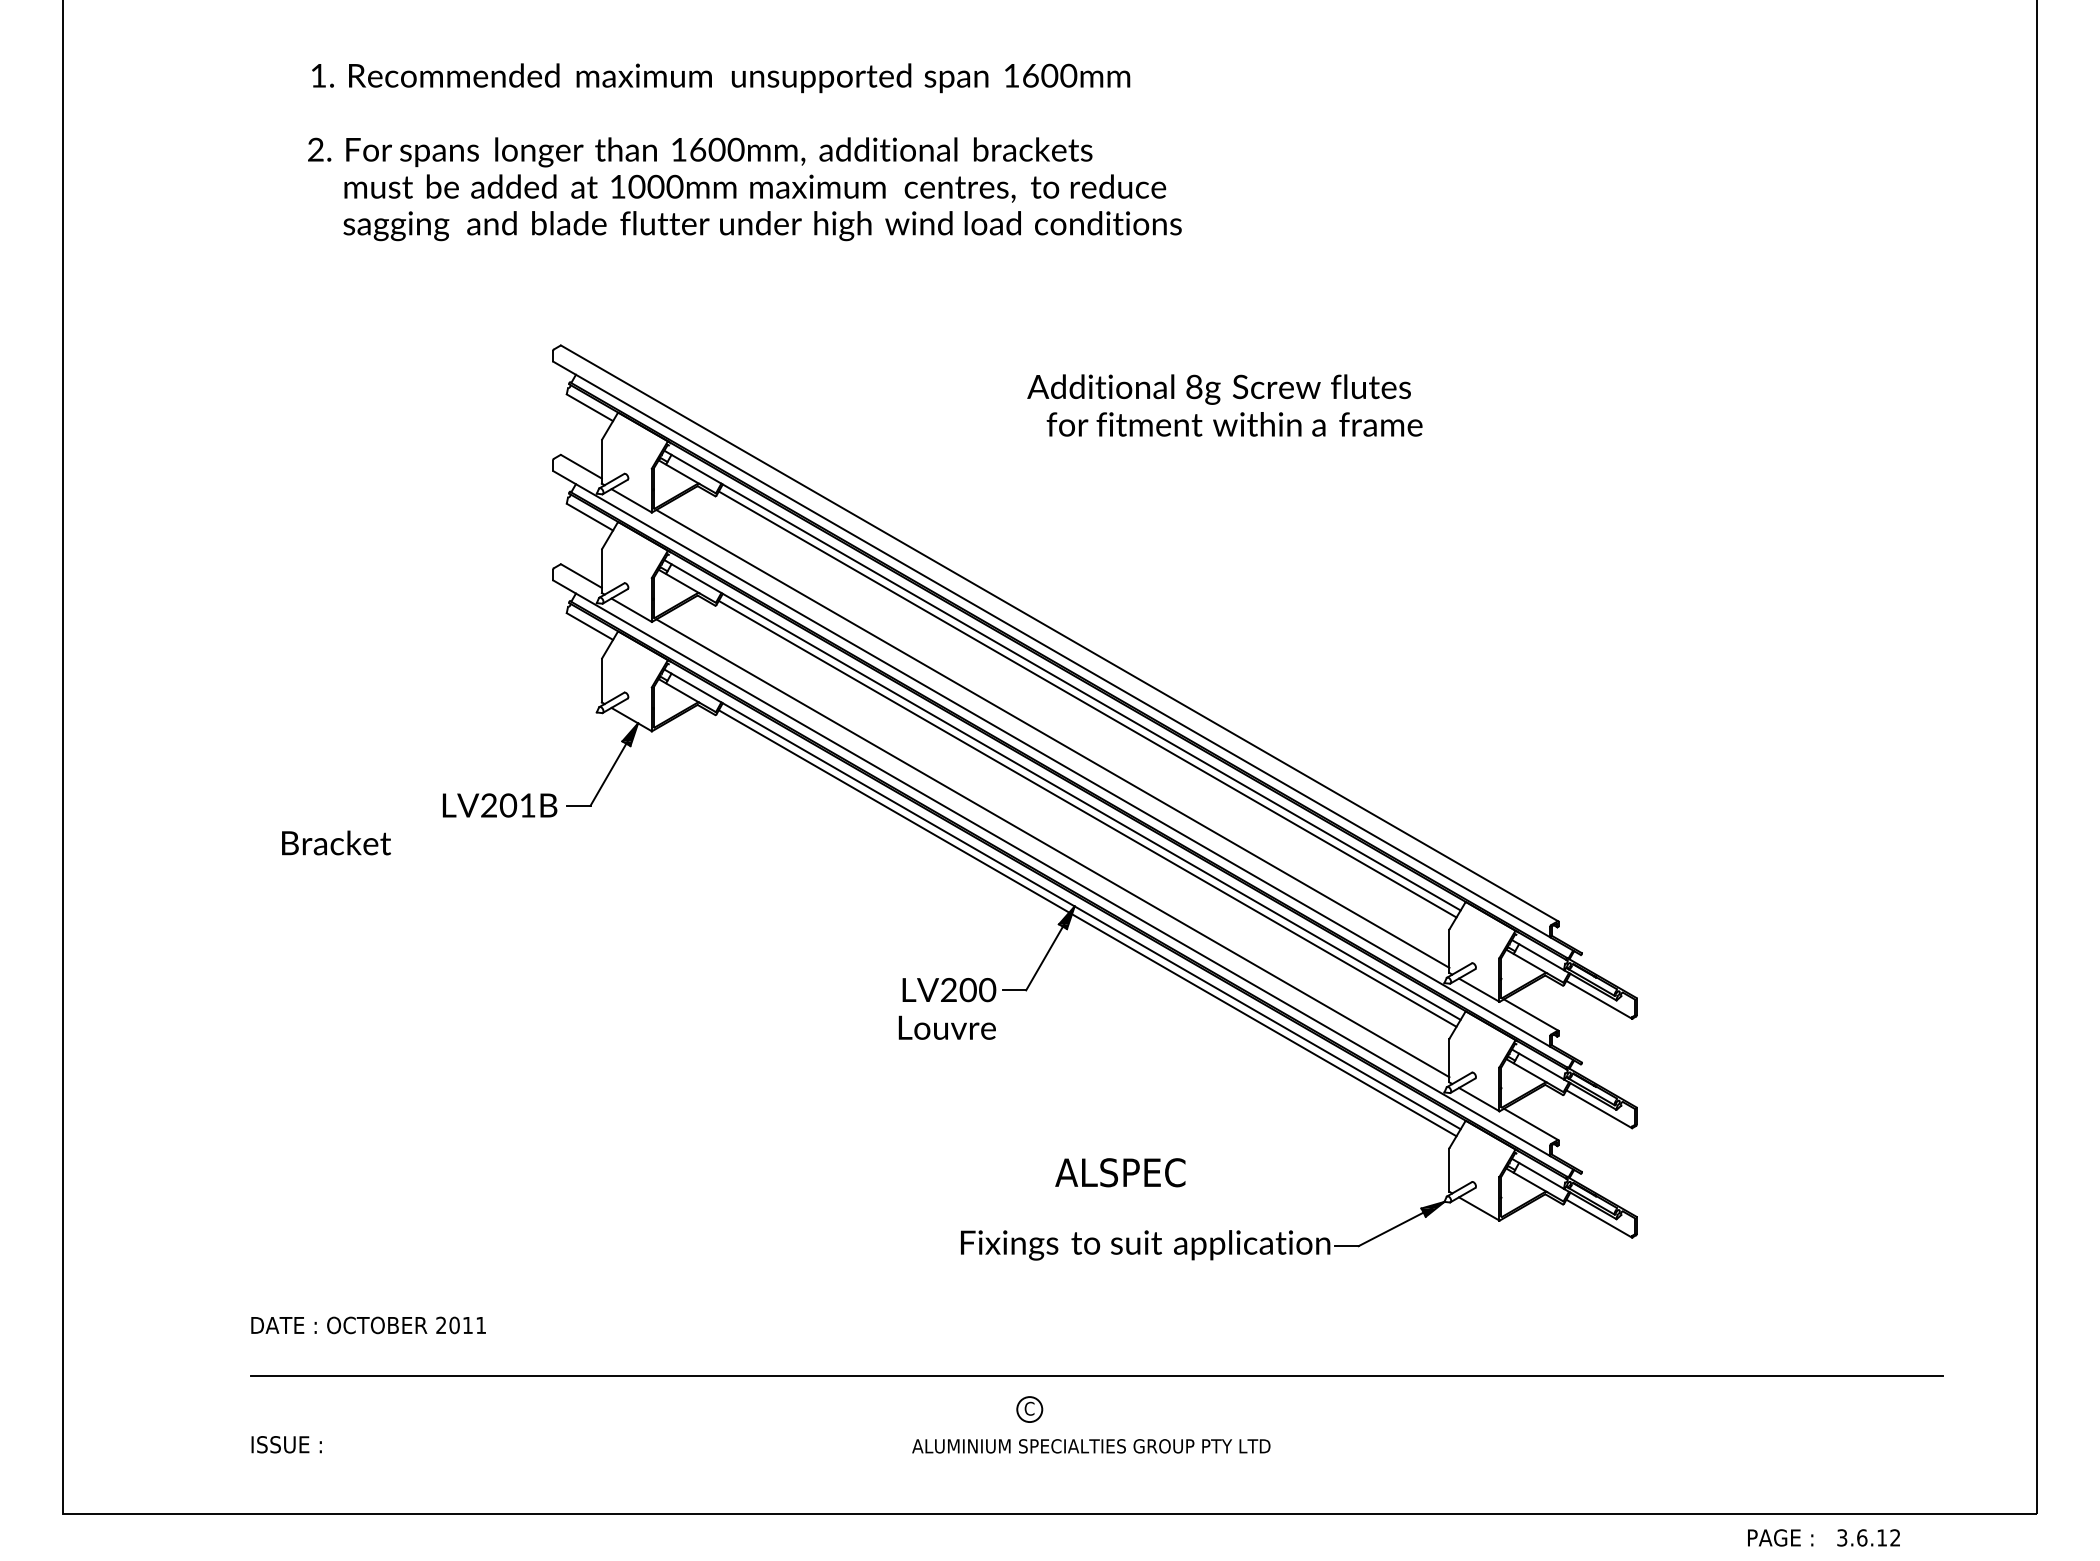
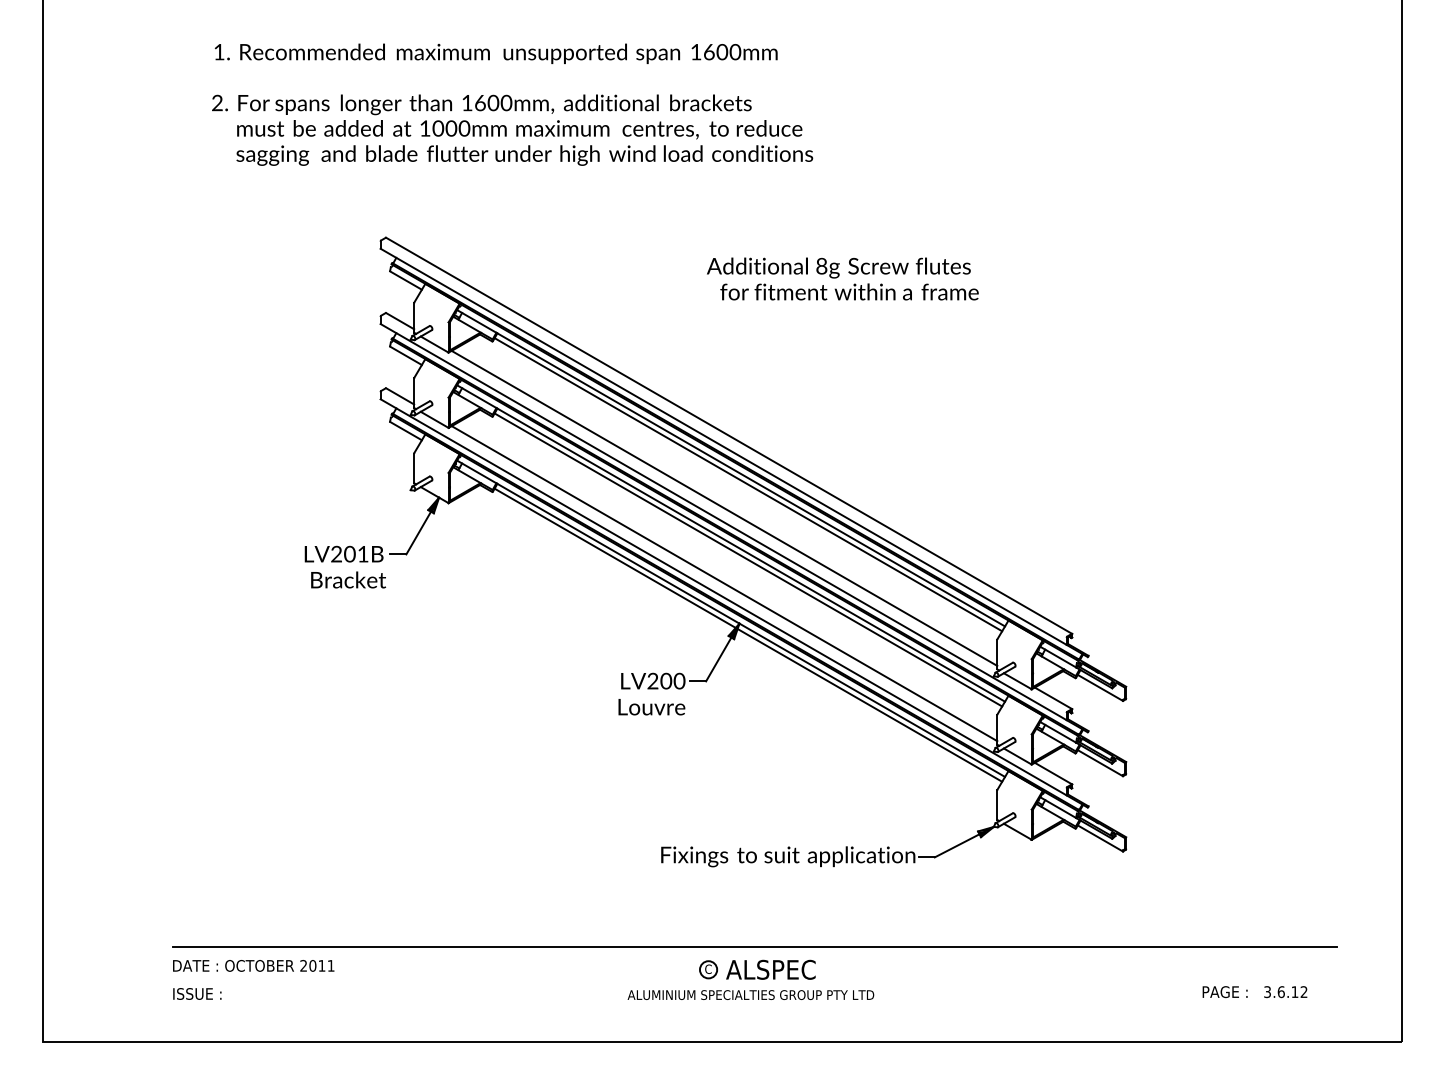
text: (336, 842) -> (348, 579), moved
text: (1119, 1172) -> (770, 969), moved
text: (368, 1324) -> (253, 965), moved
text: (1823, 1538) -> (1254, 992), moved

